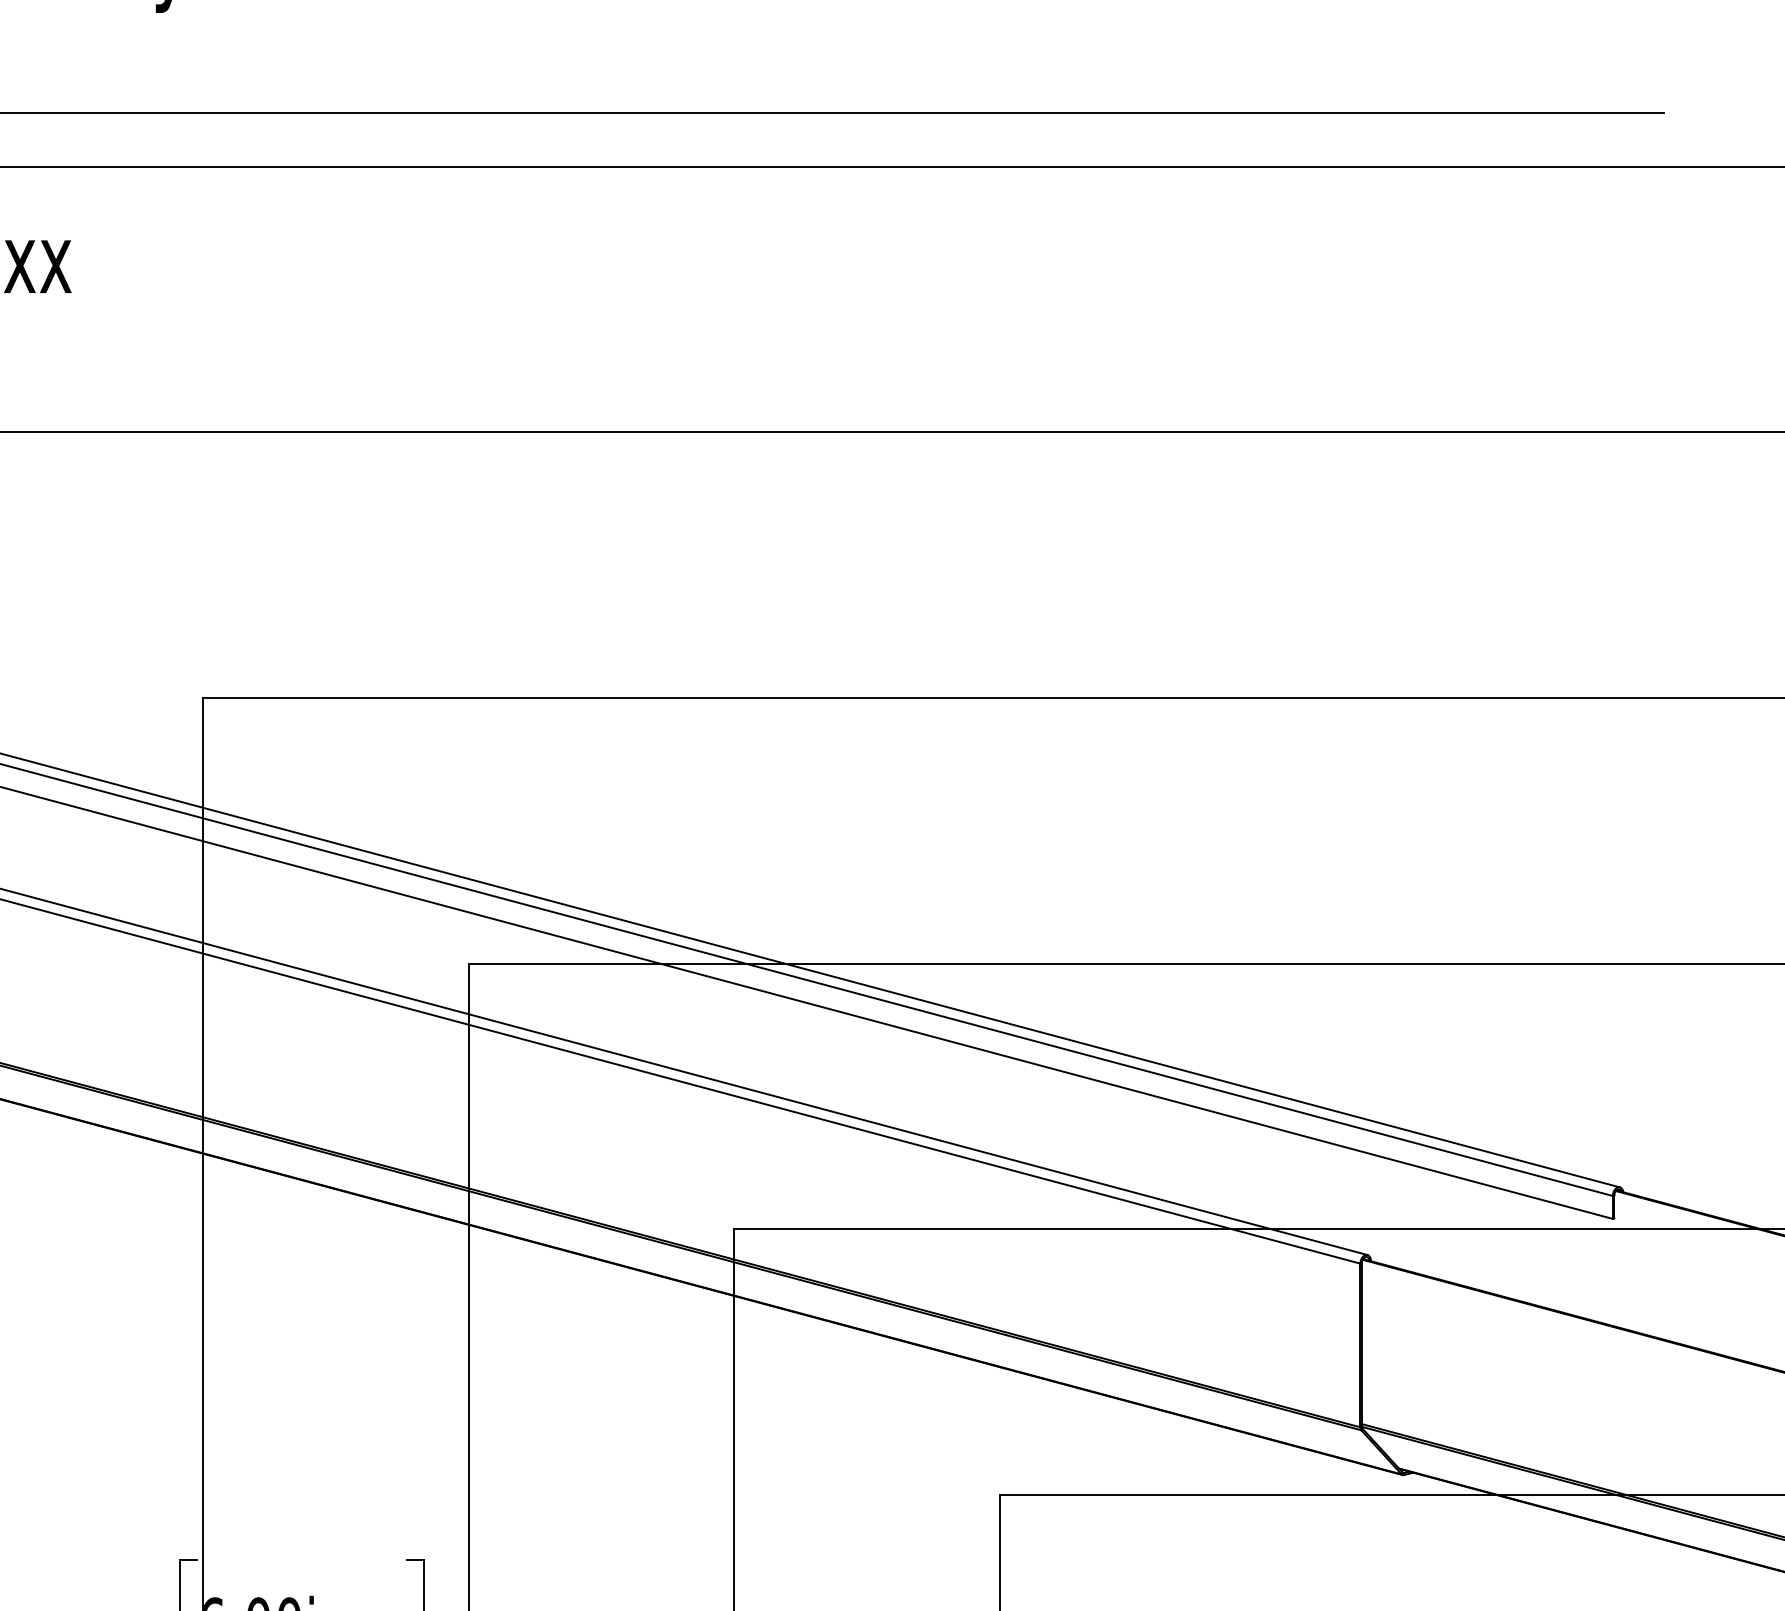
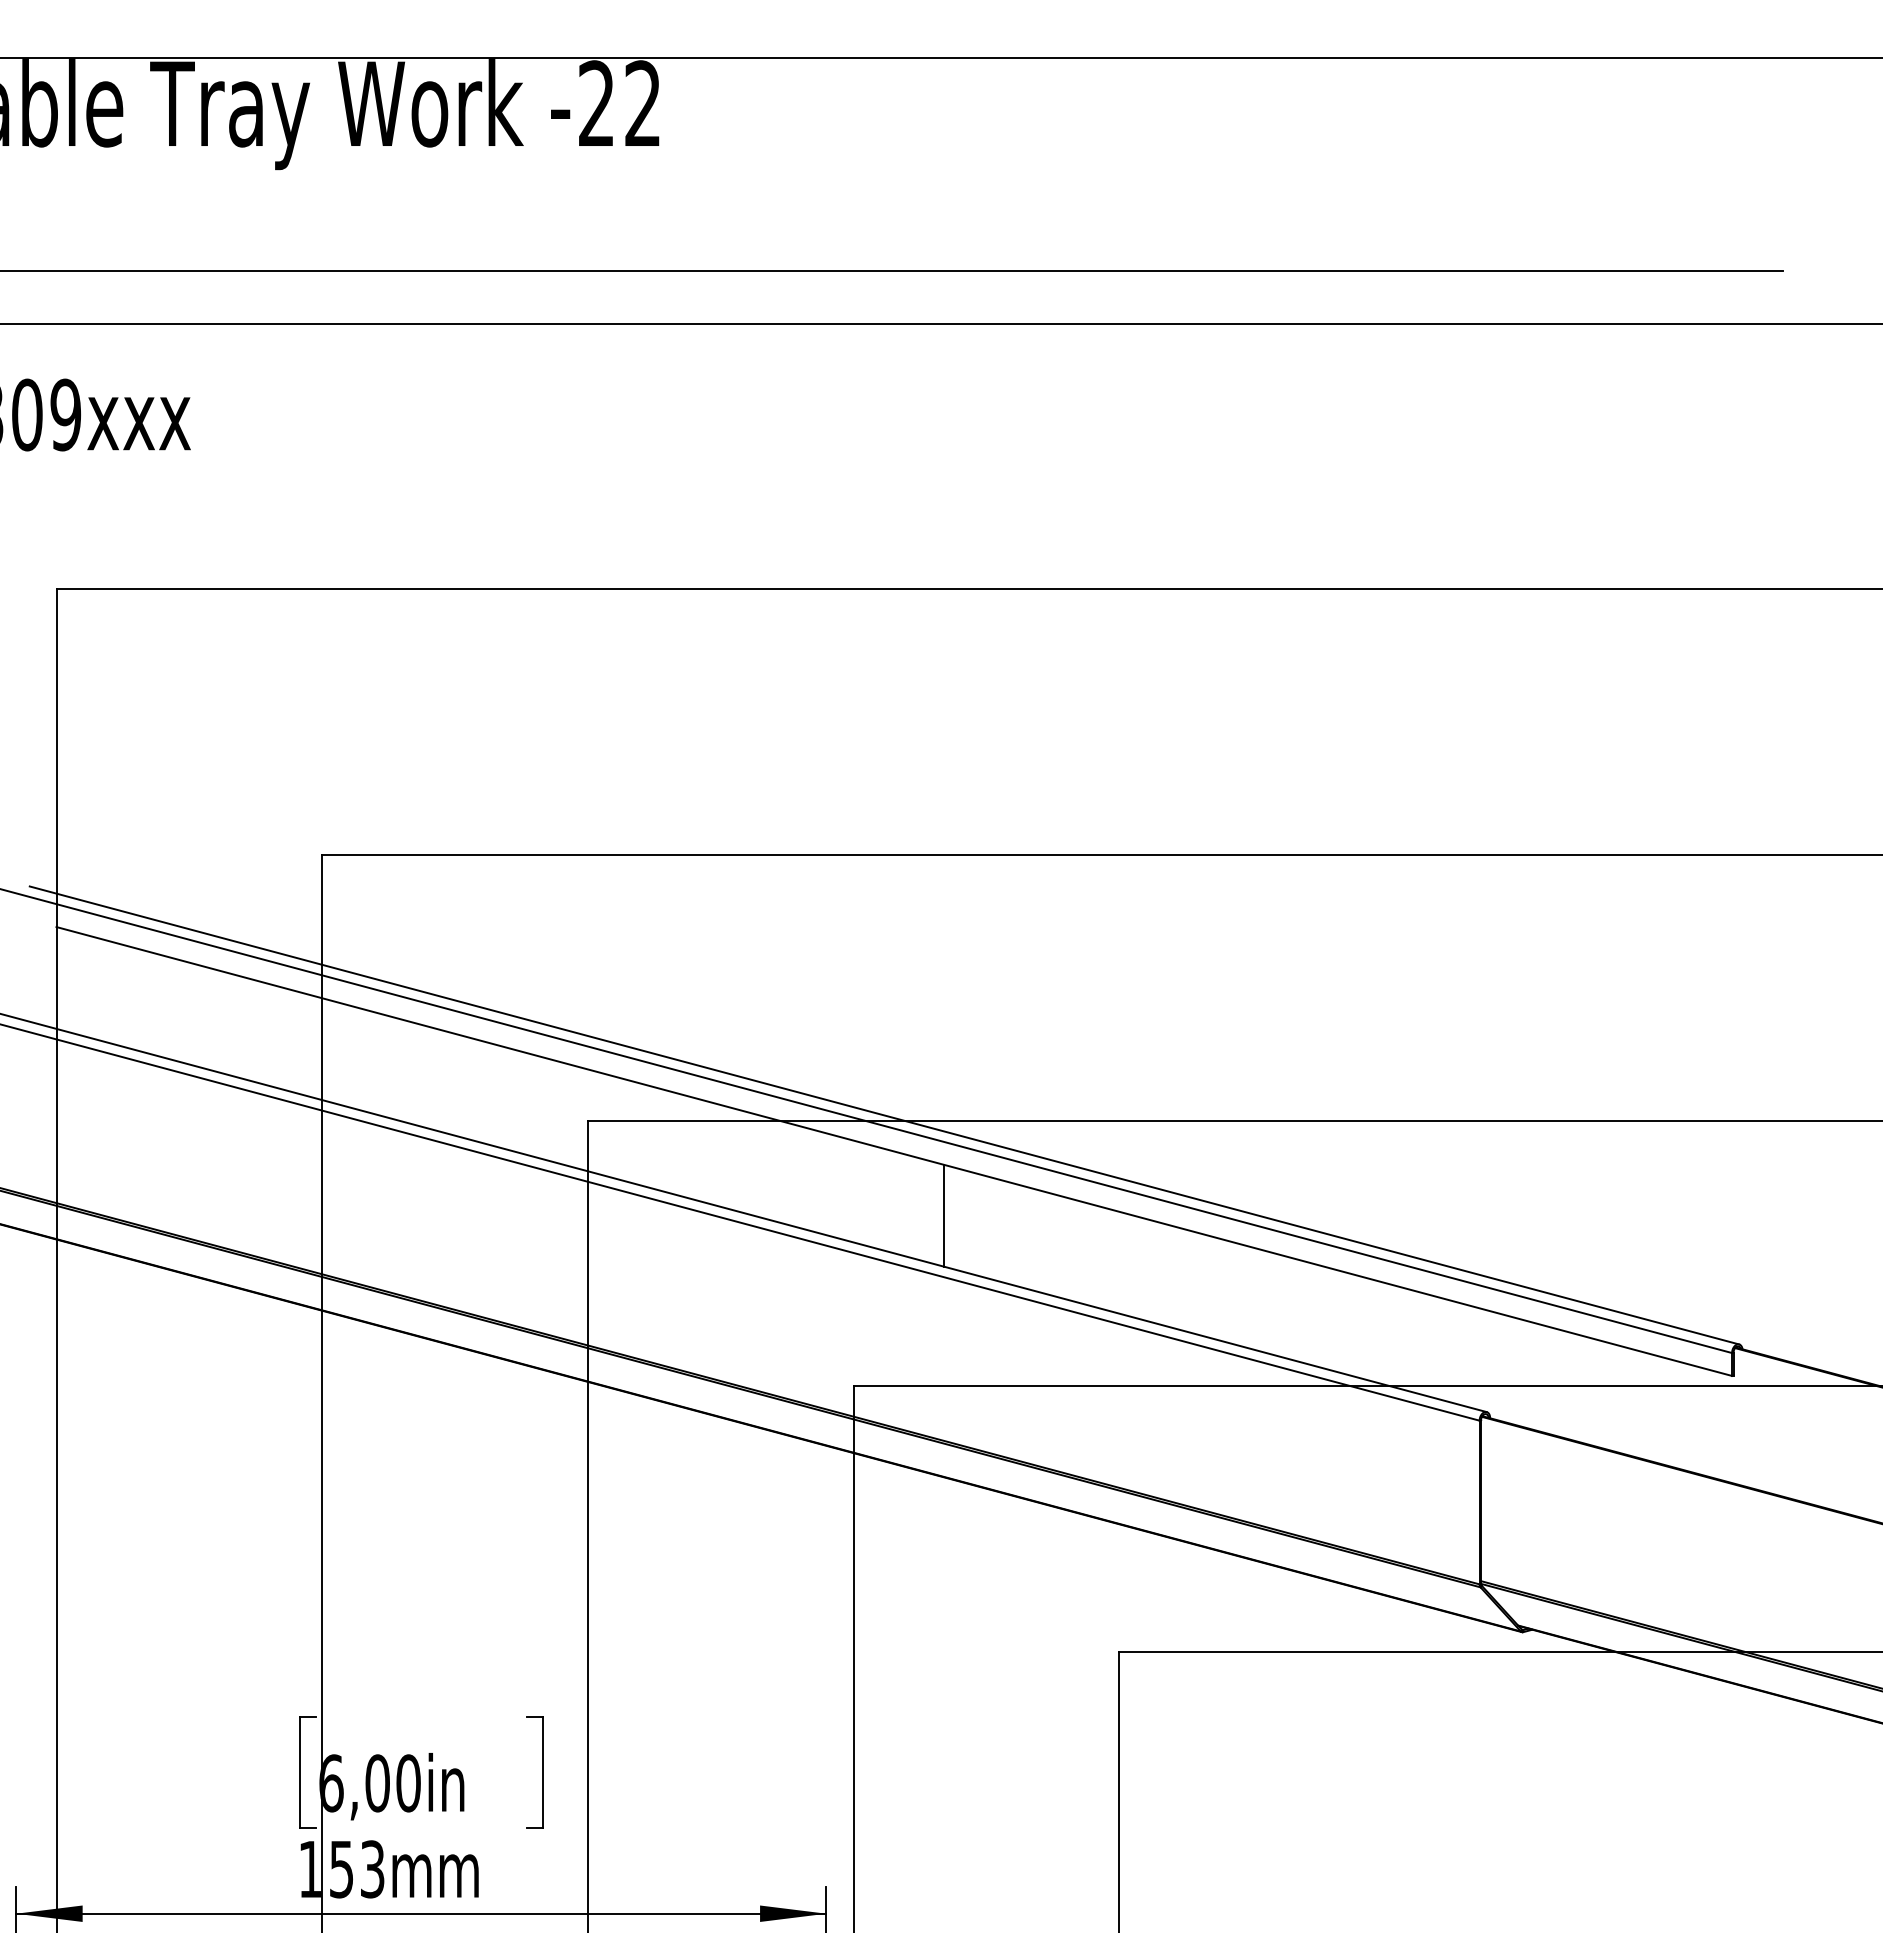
line: (824, 1058) -> (943, 1215), added

